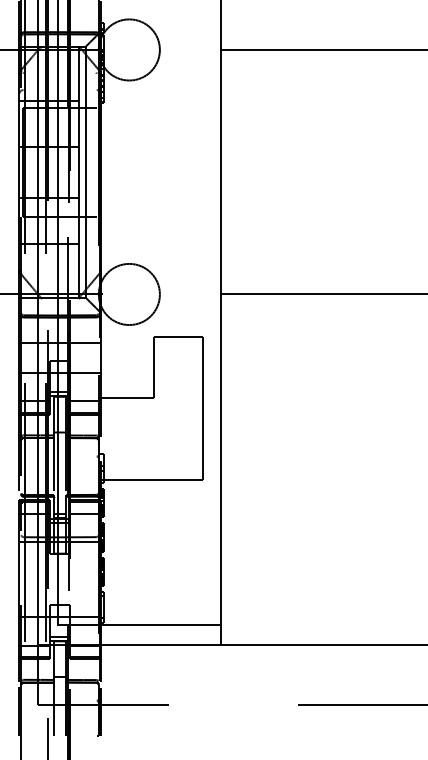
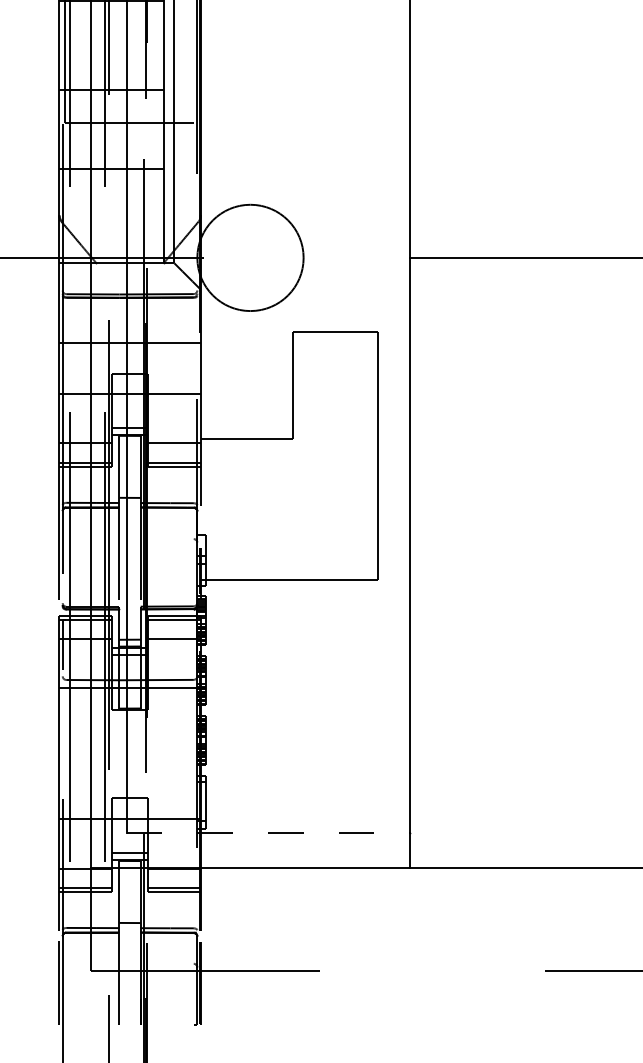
line: (139, 625) -> (268, 833), solid -> dashed

